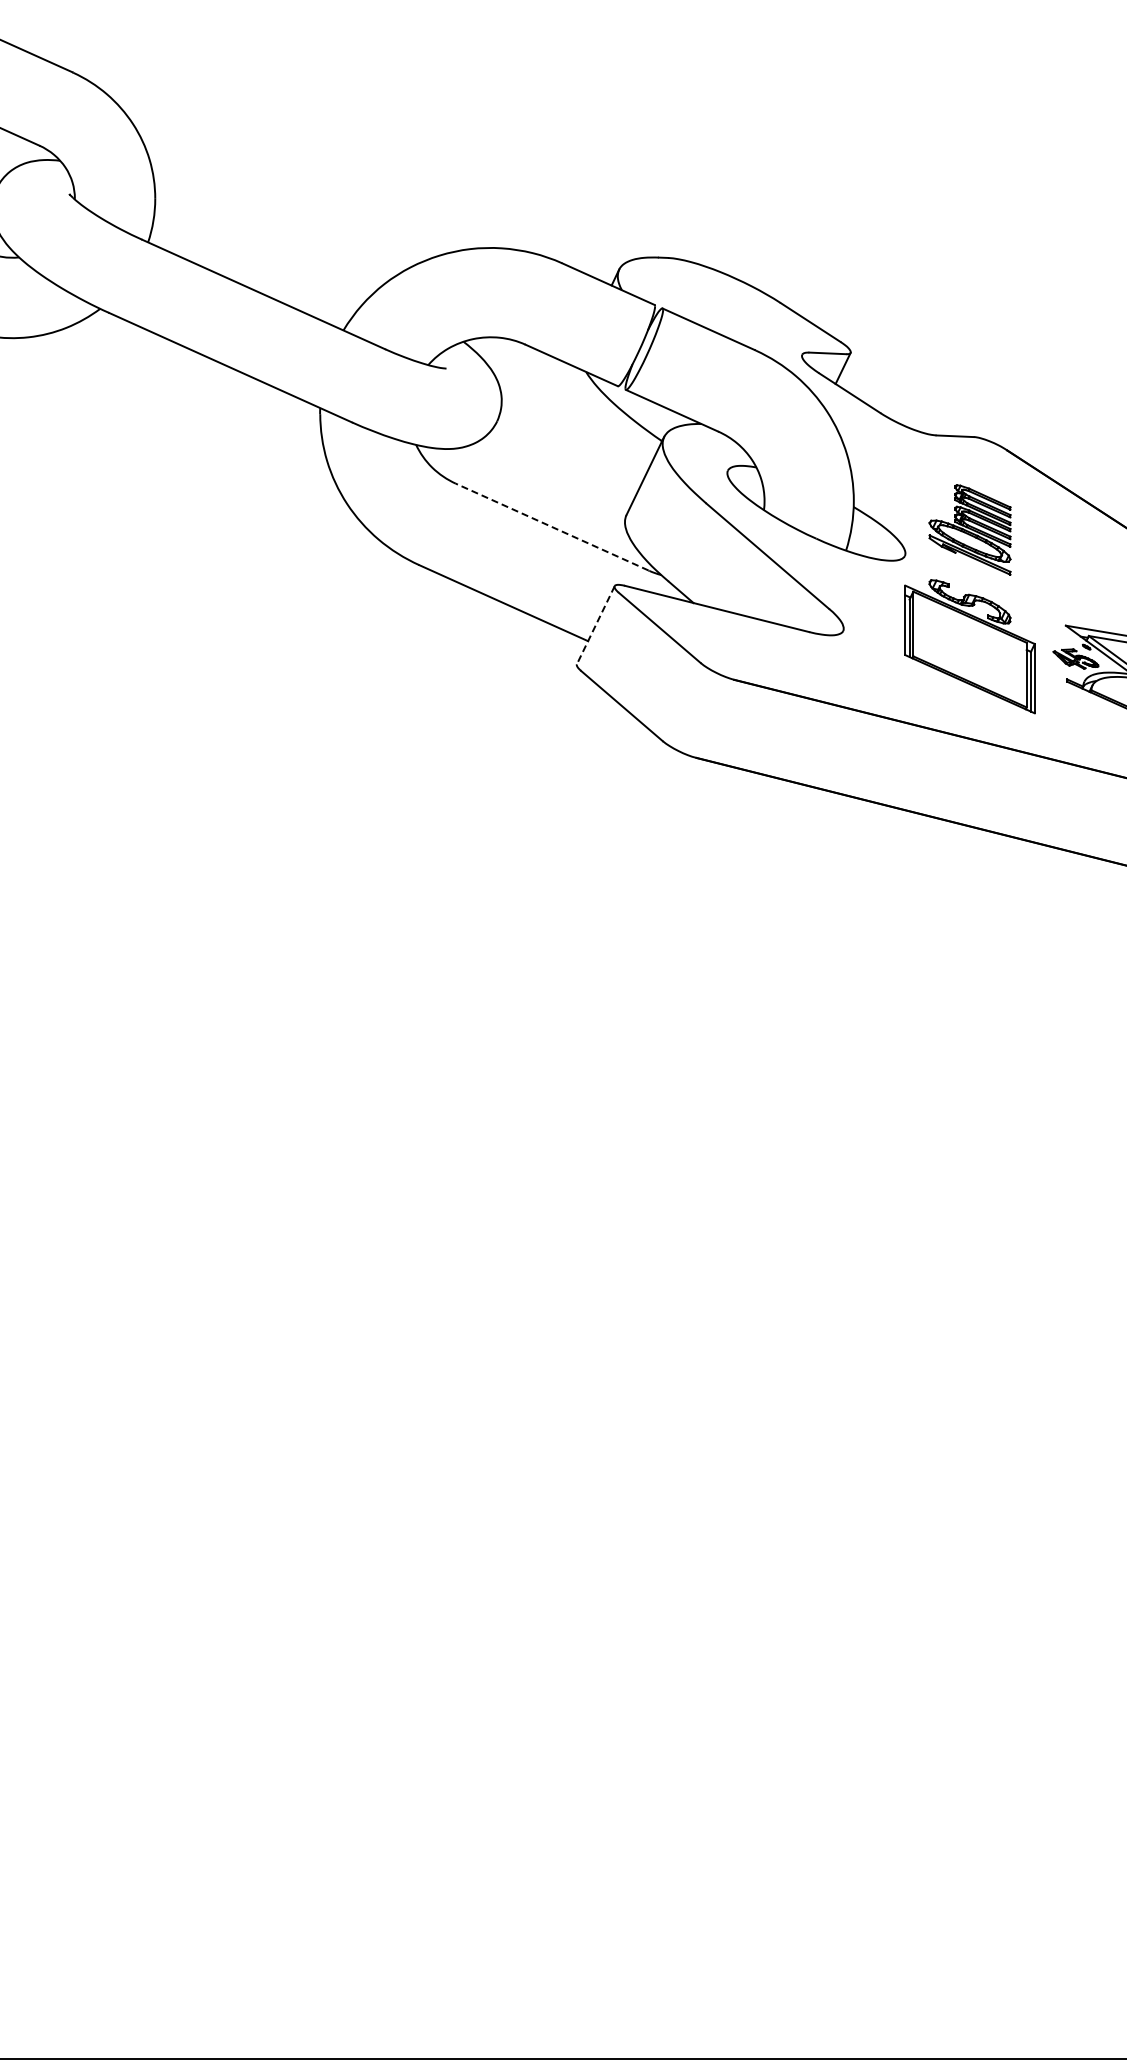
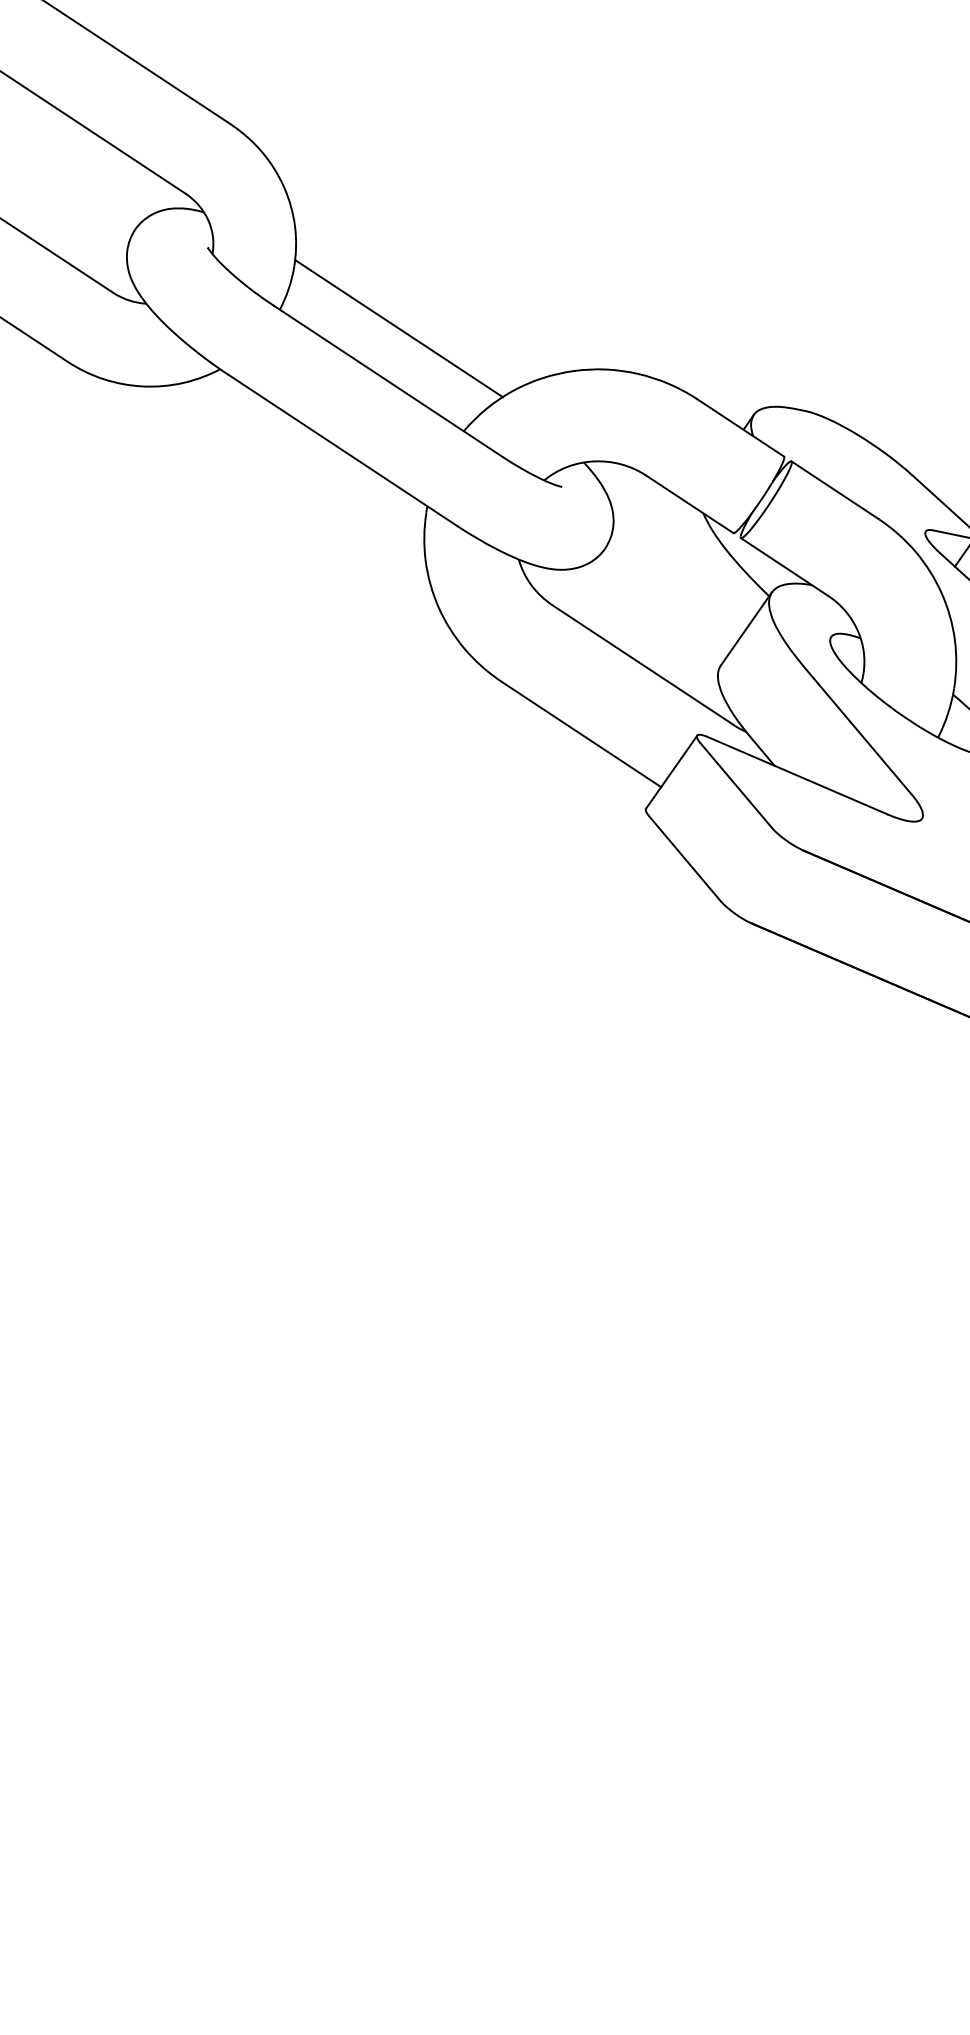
line: (265, 241) -> (399, 328), added
line: (552, 527) -> (643, 665), dashed -> solid
line: (595, 625) -> (671, 772), dashed -> solid

